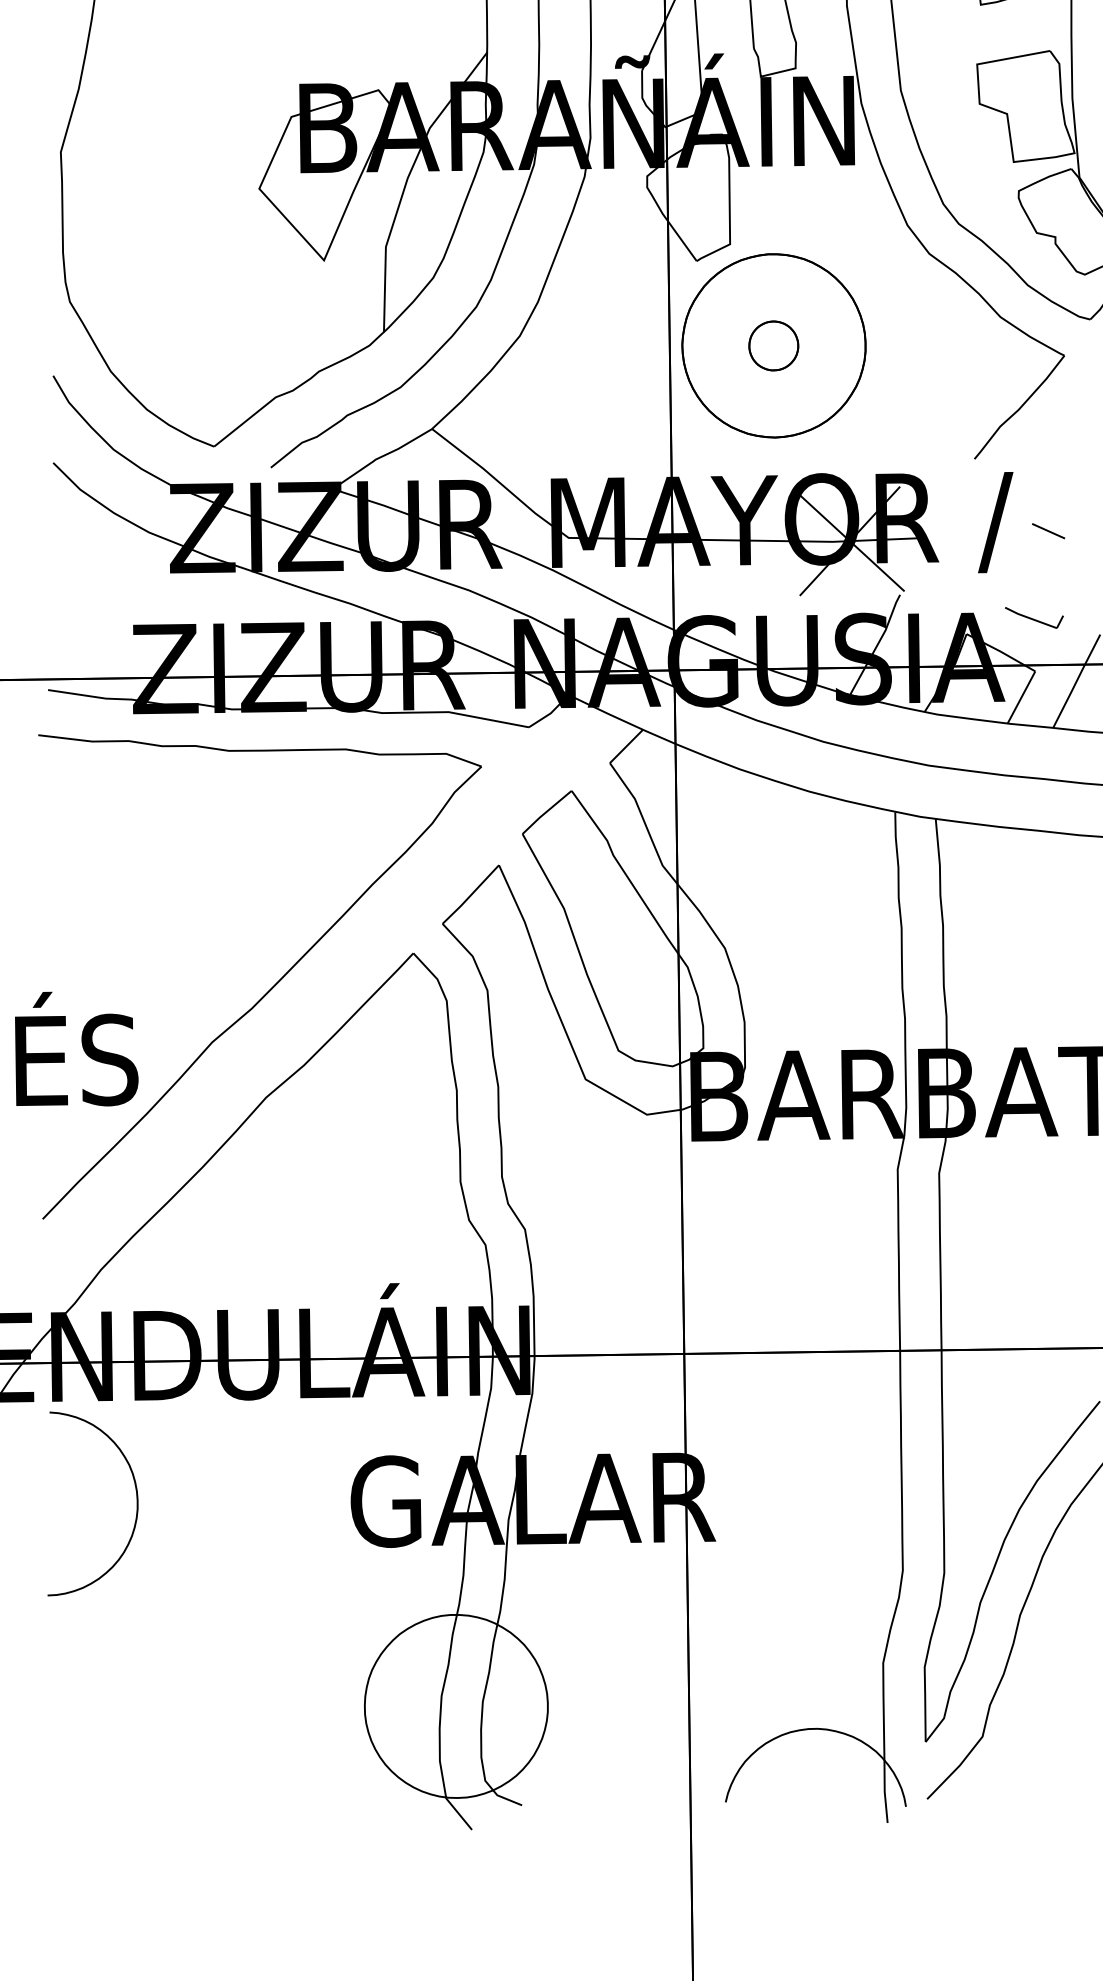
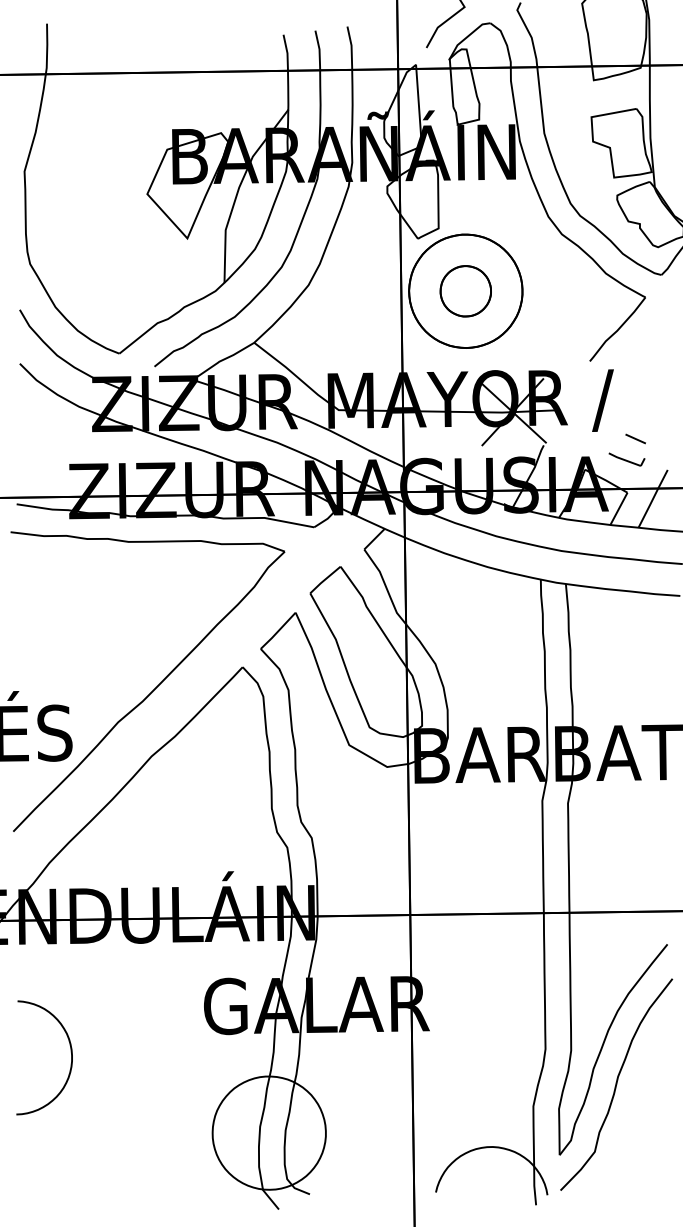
part: (773, 346) -> (465, 291), size x1.67
line: (1048, 530) -> (635, 438), moved
curve: (135, 1495) -> (70, 1052), moved

